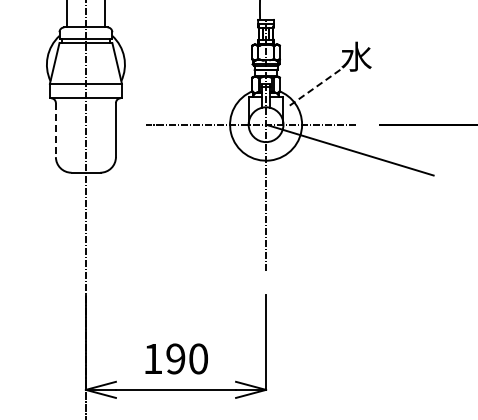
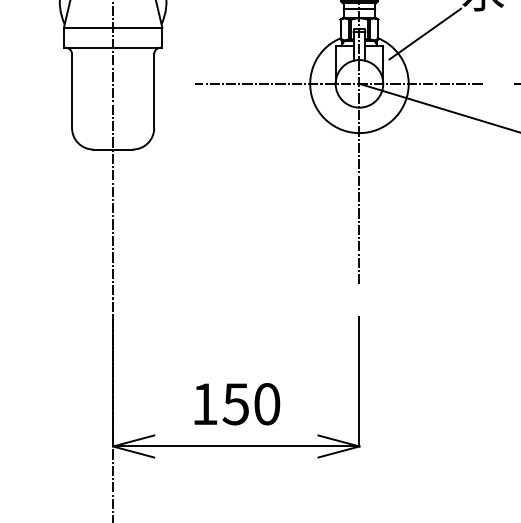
line: (313, 88) -> (424, 34), dashed -> solid
line: (55, 130) -> (71, 91), dashed -> solid
text: (175, 358) -> (235, 403), 190 -> 150

